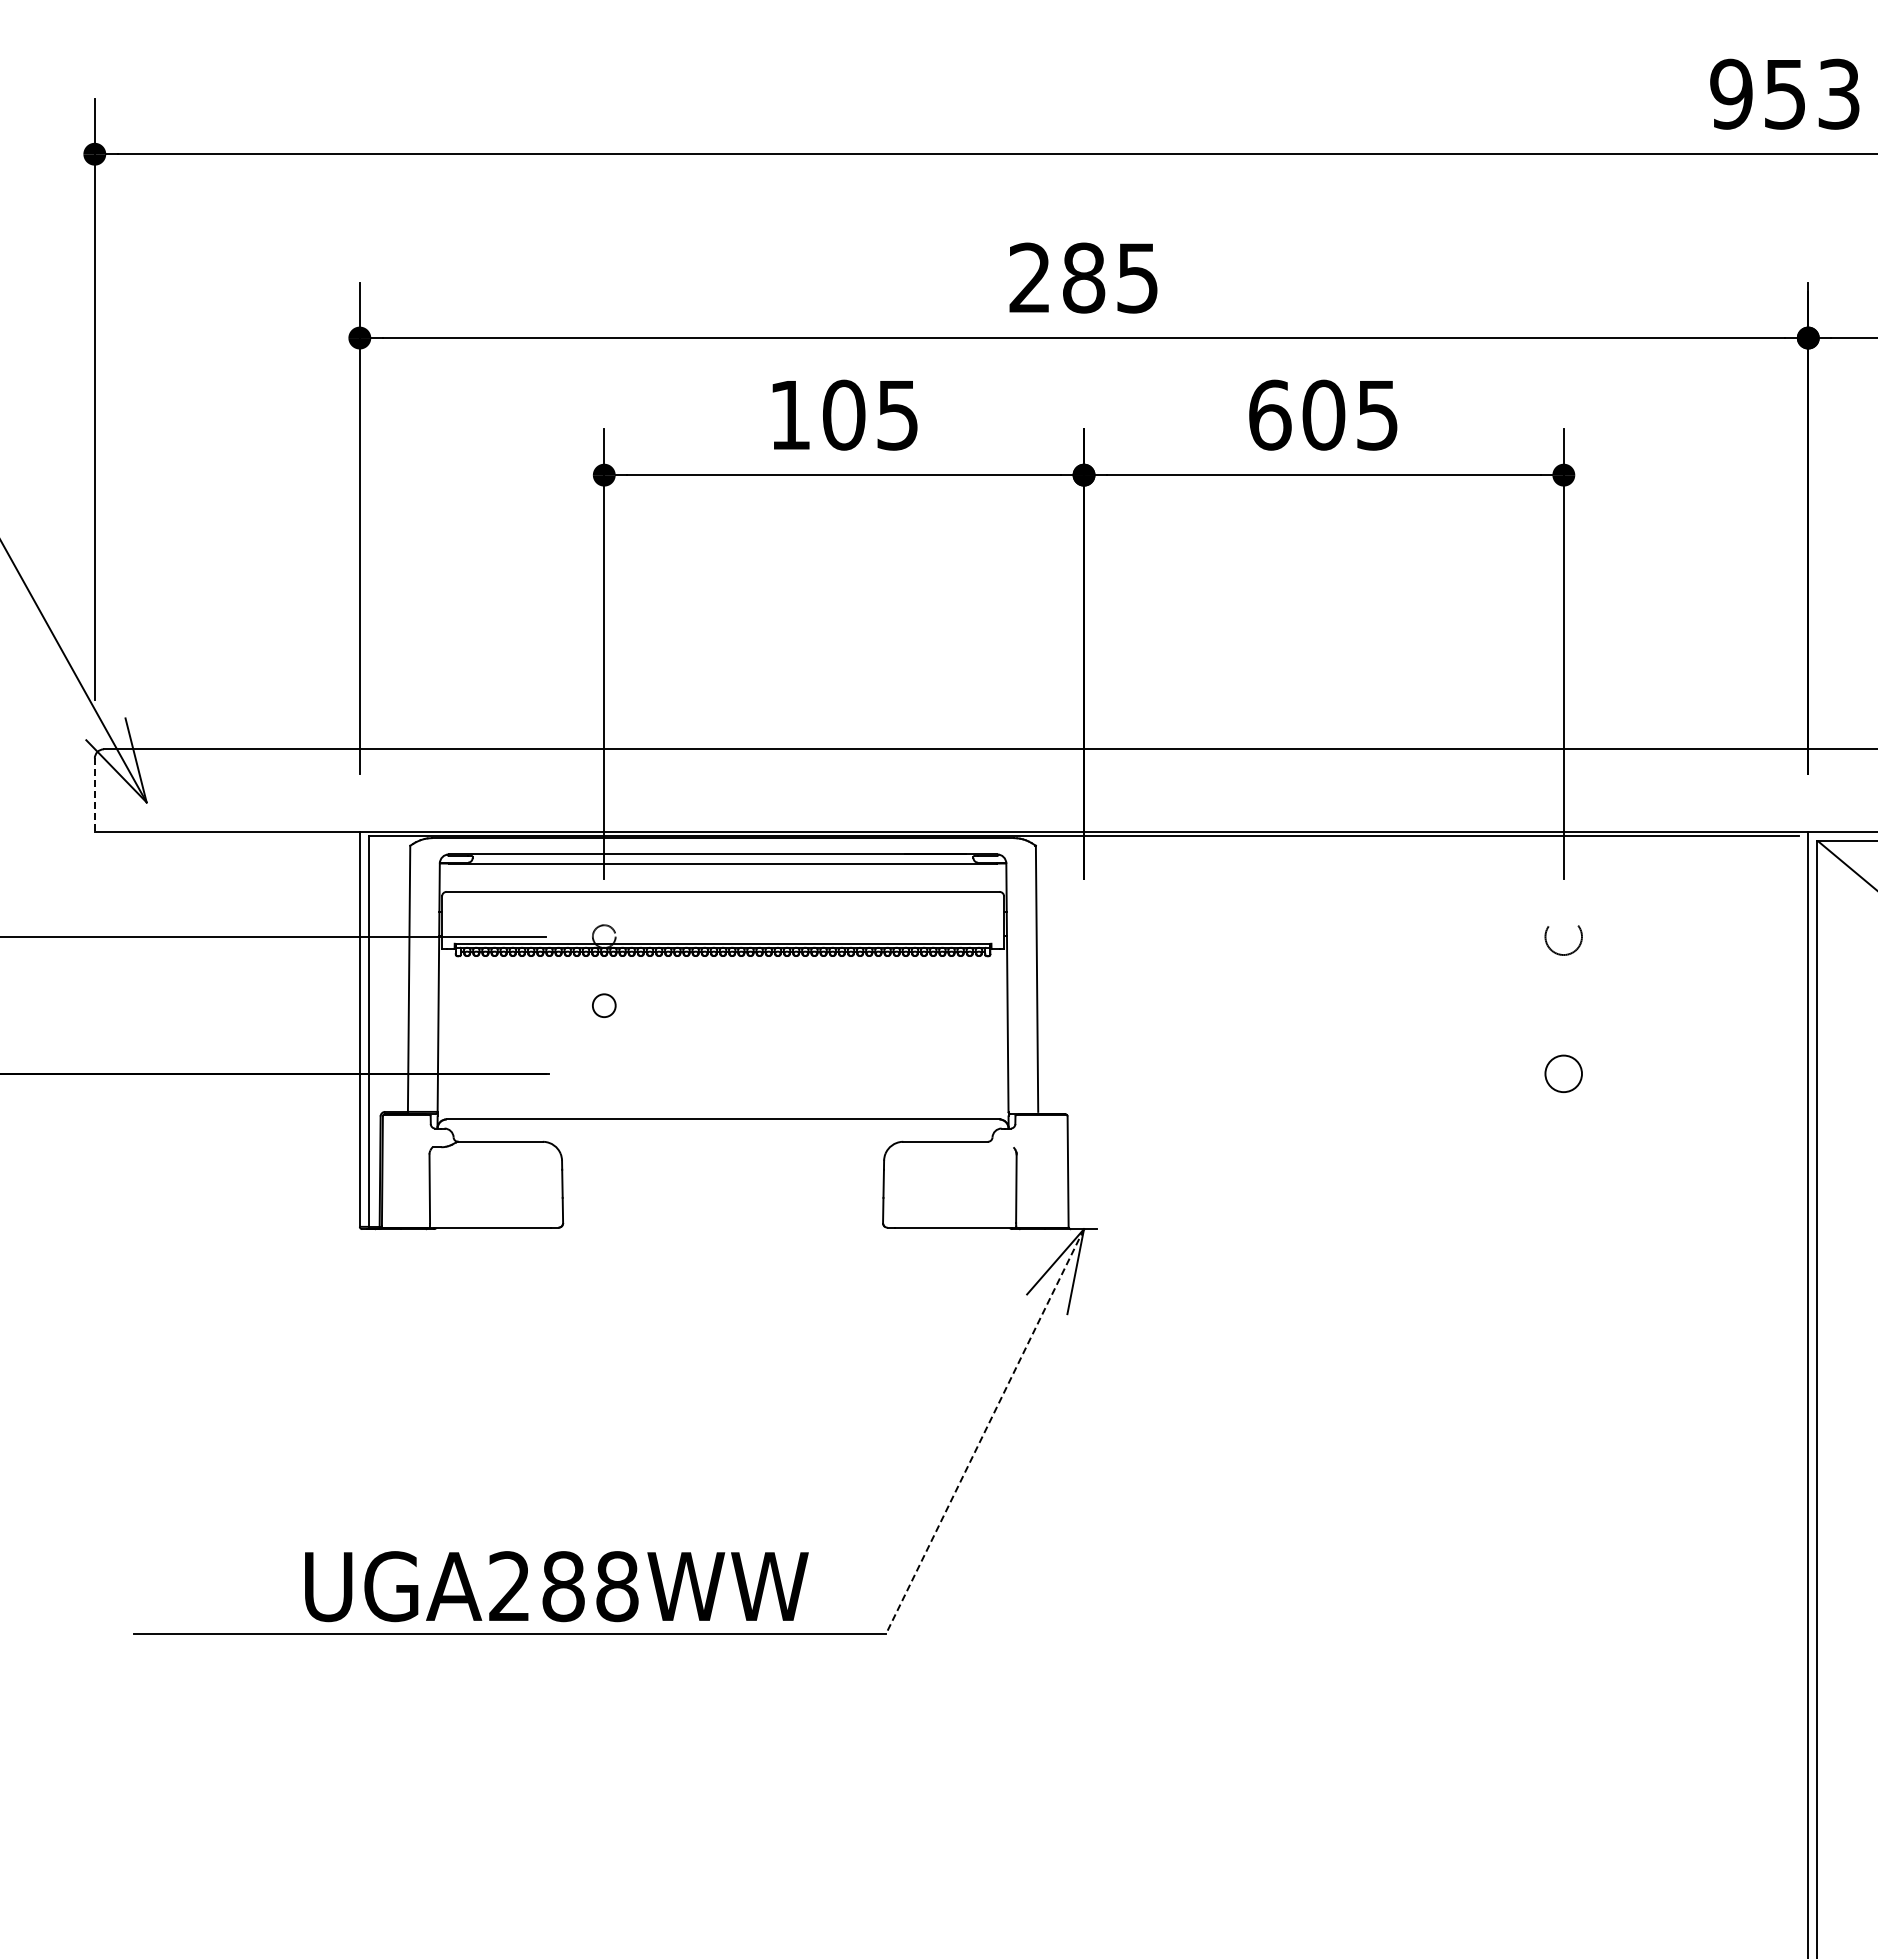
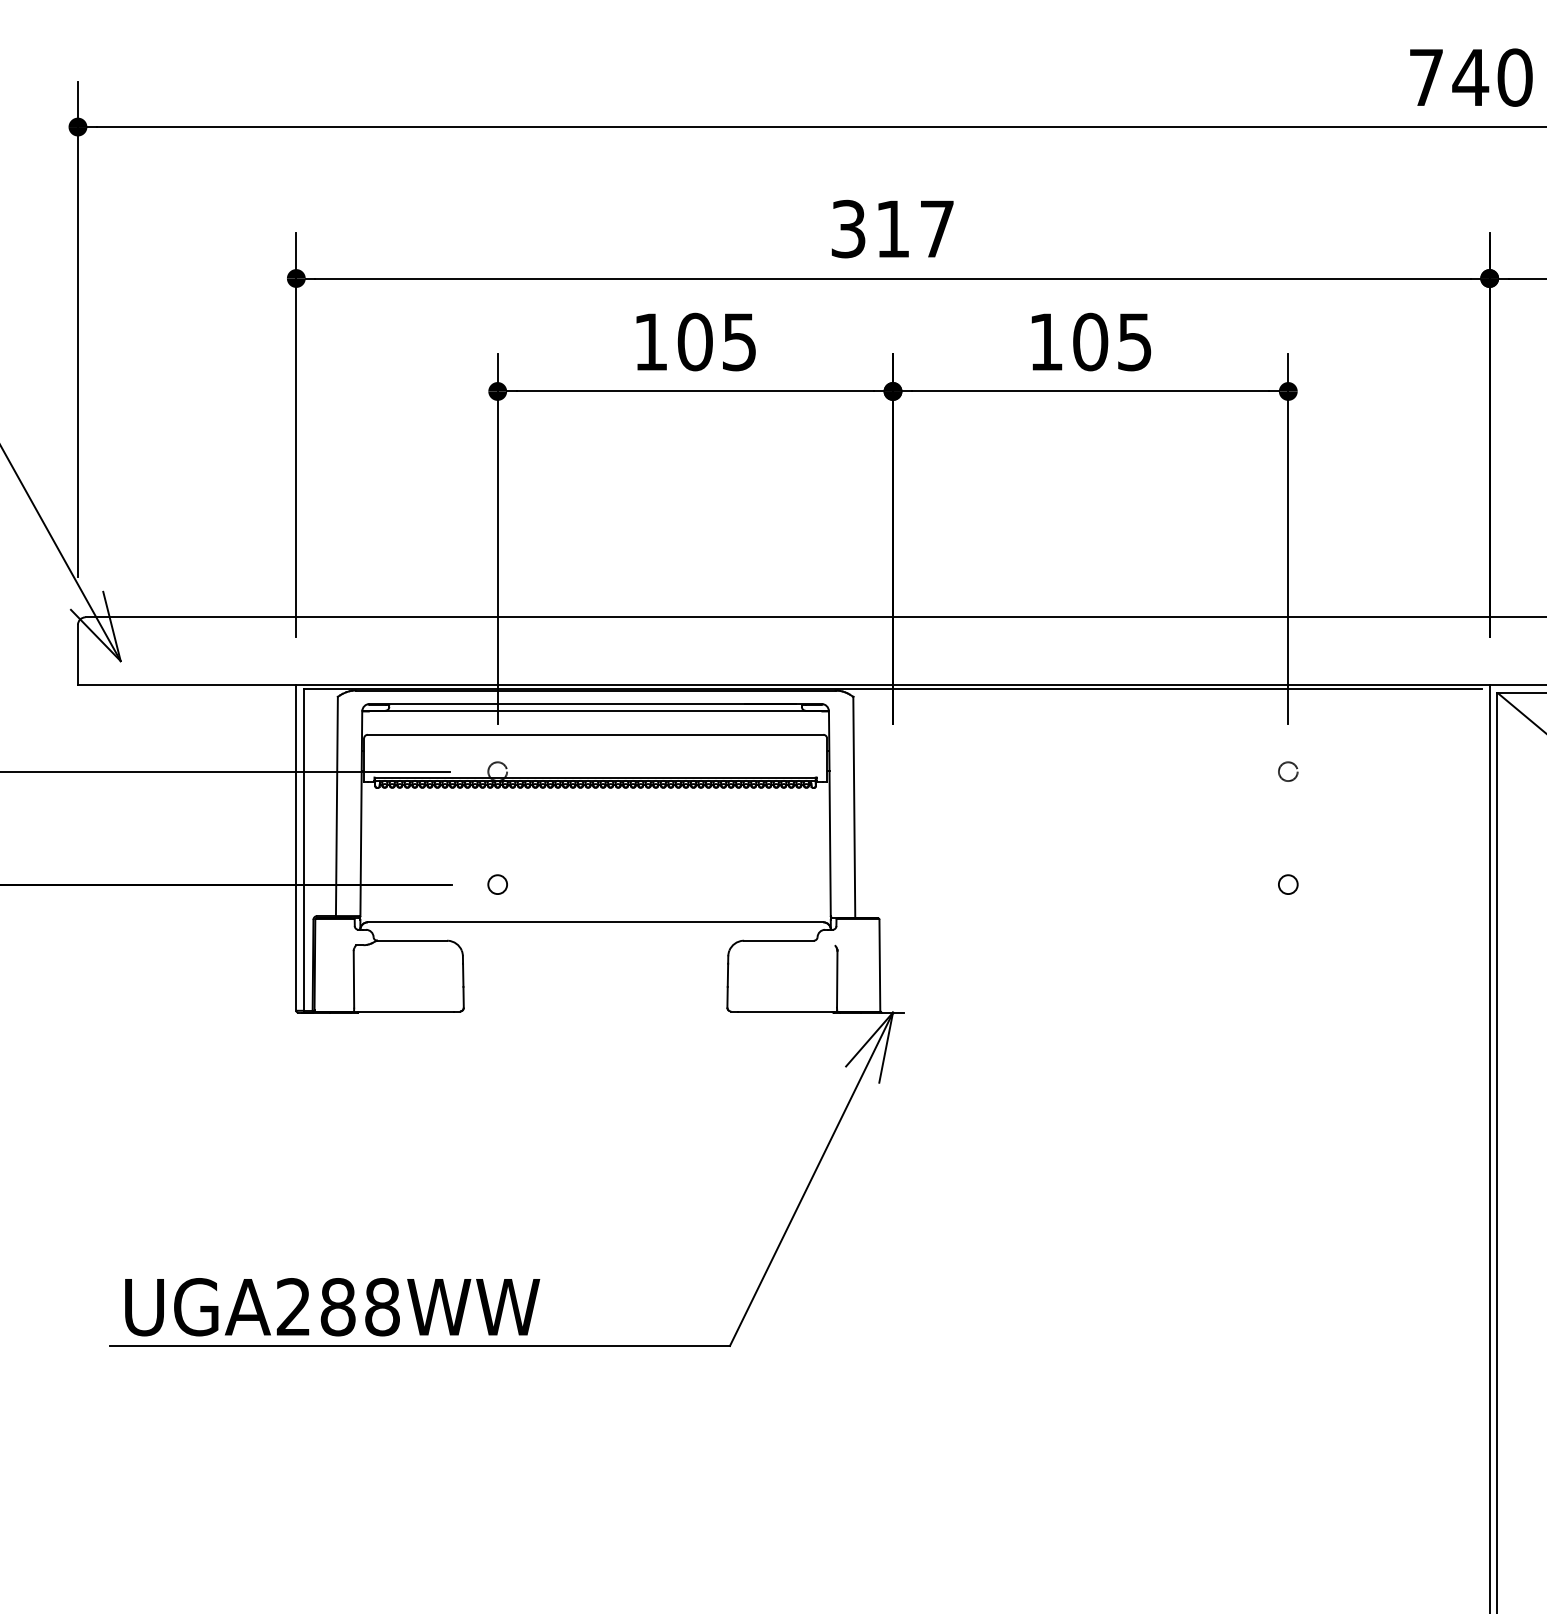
text: (1785, 93) -> (1470, 77), 953 -> 740
text: (1083, 277) -> (892, 228), 285 -> 317
text: (1270, 414) -> (1046, 341), 605 -> 105
line: (94, 795) -> (77, 655), dashed -> solid
circle: (1563, 936) -> (1288, 771), size x0.62
circle: (604, 1005) -> (497, 884), moved
circle: (1563, 1073) -> (1288, 884), size x0.62
line: (984, 1431) -> (810, 1179), dashed -> solid
text: (556, 1586) -> (332, 1307), moved

